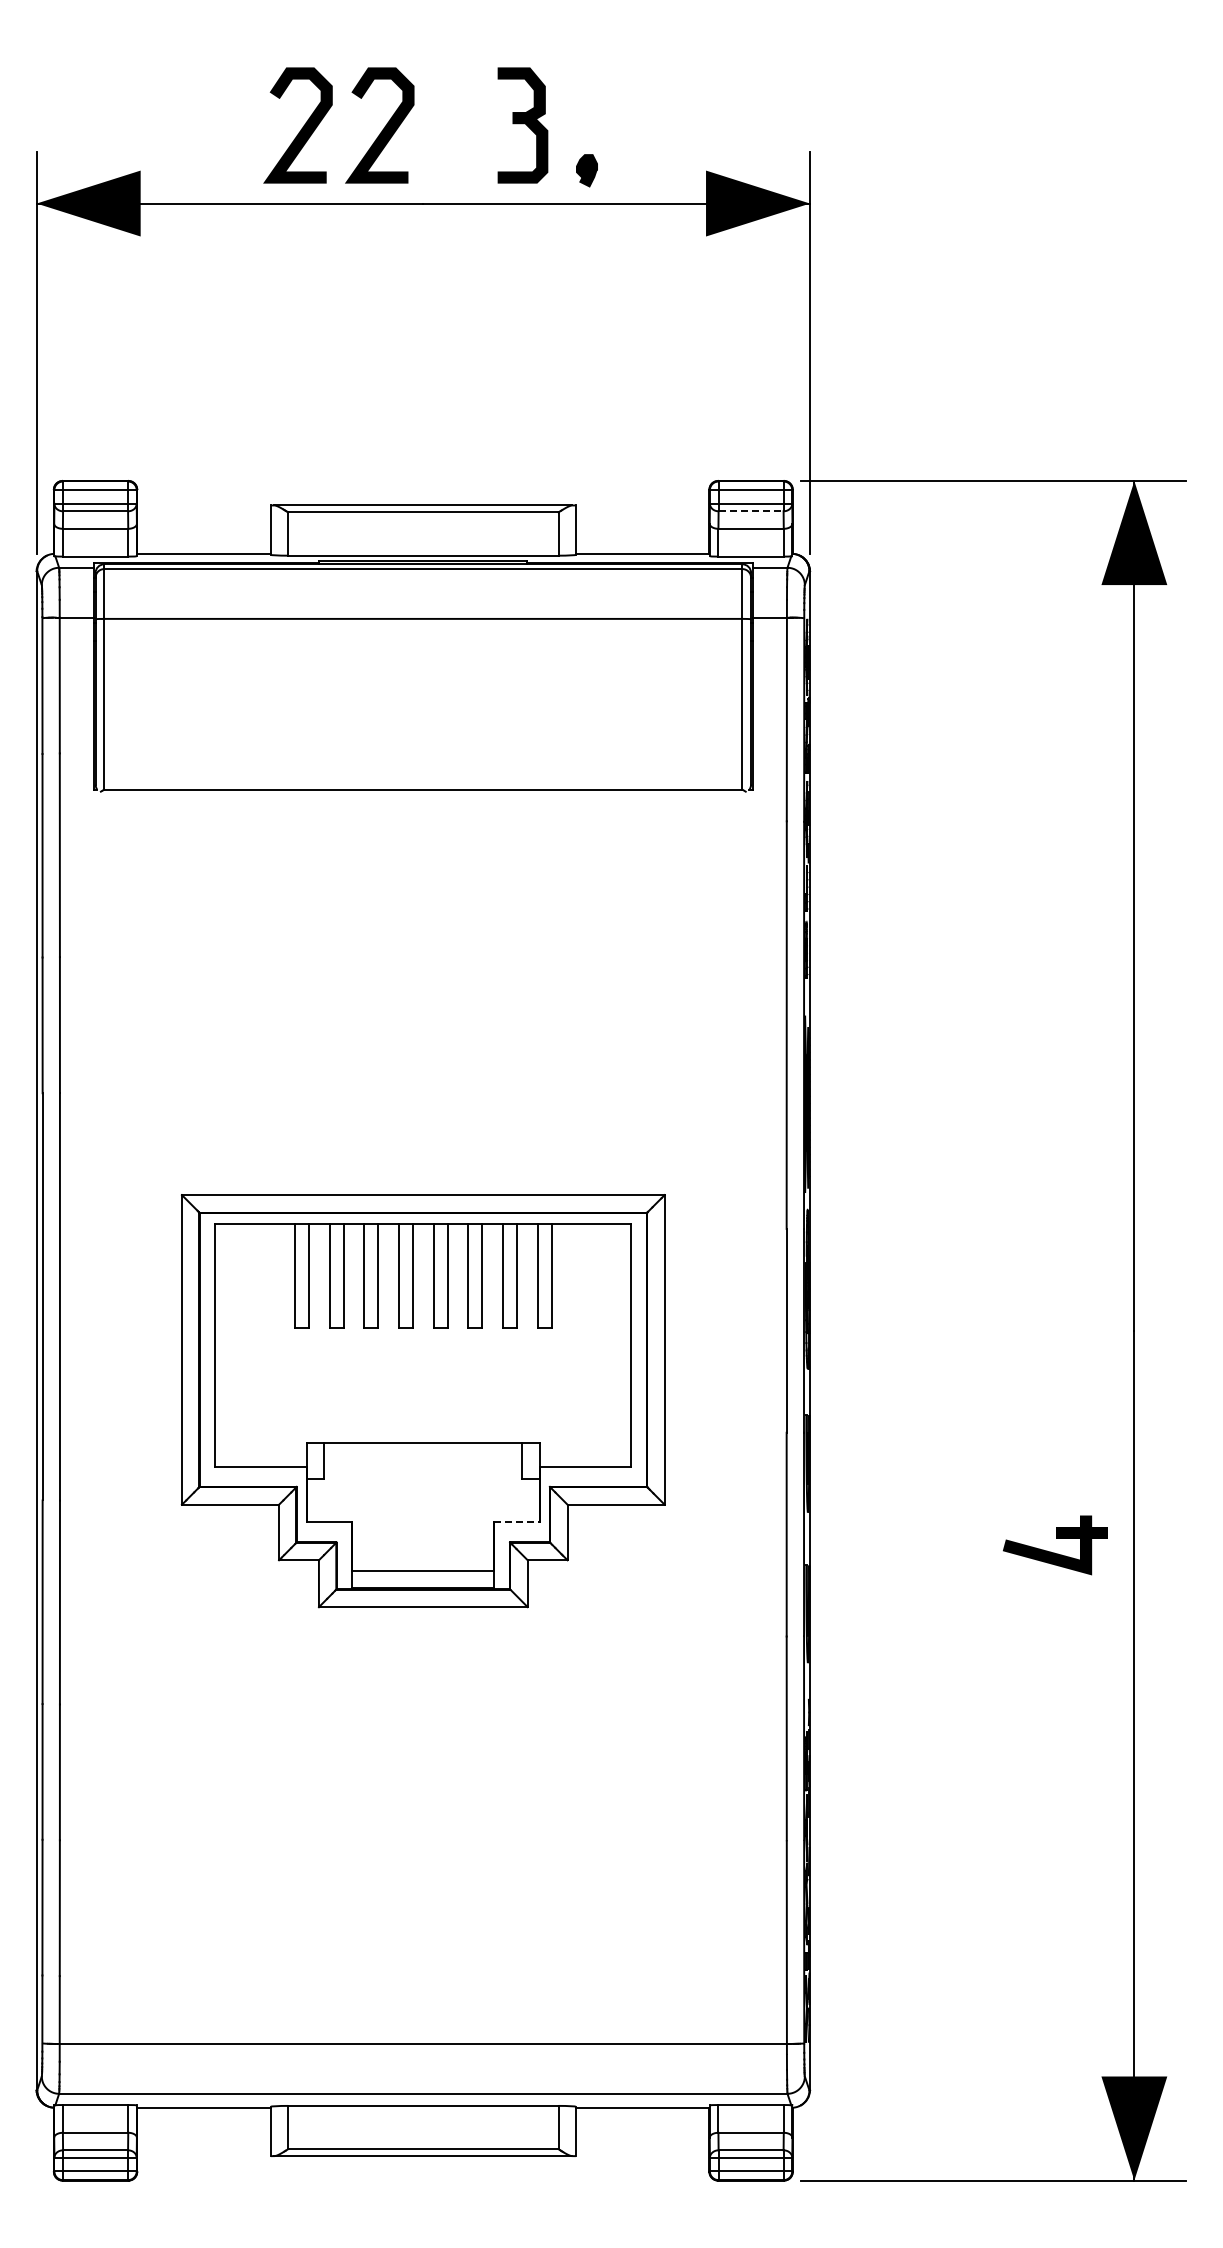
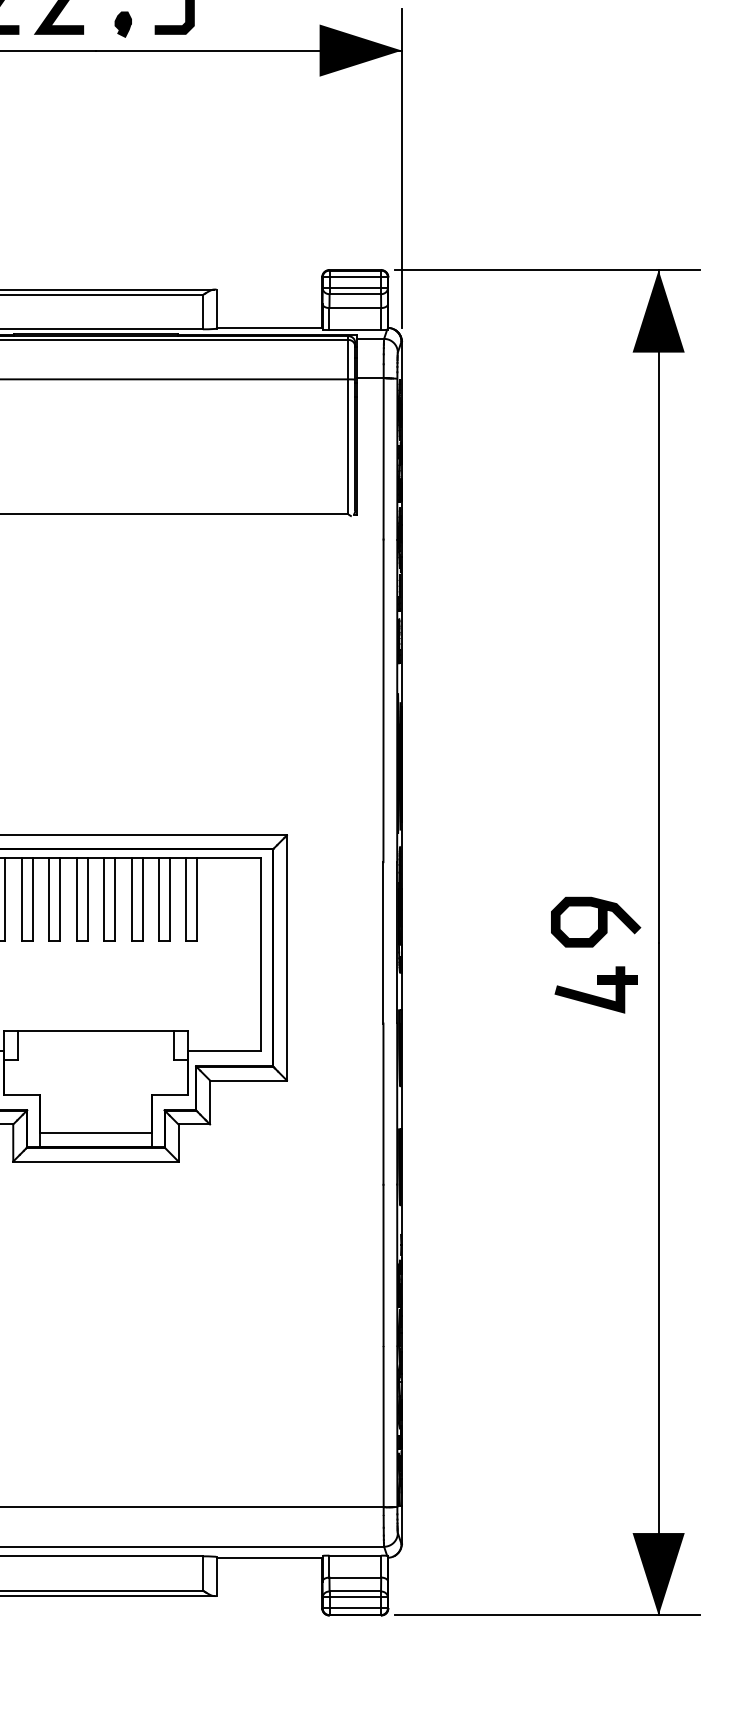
part: (586, 170) -> (122, 24), moved
line: (751, 511) -> (355, 294), dashed -> solid
curve: (1057, 1304) -> (597, 922), added
line: (516, 1522) -> (169, 1094), dashed -> solid
part: (1056, 1538) -> (597, 984), moved

